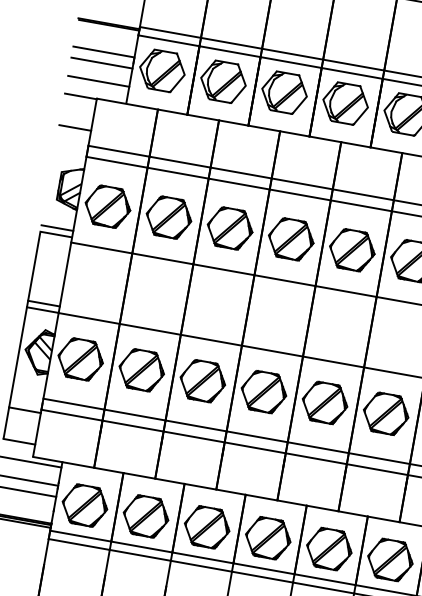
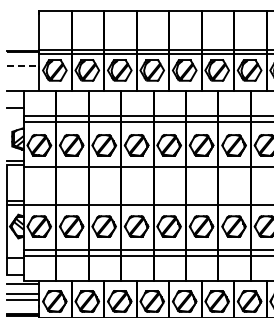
line: (104, 52) -> (23, 66), solid -> dashed
line: (101, 62) -> (22, 71), removed
line: (97, 80) -> (22, 81), removed

